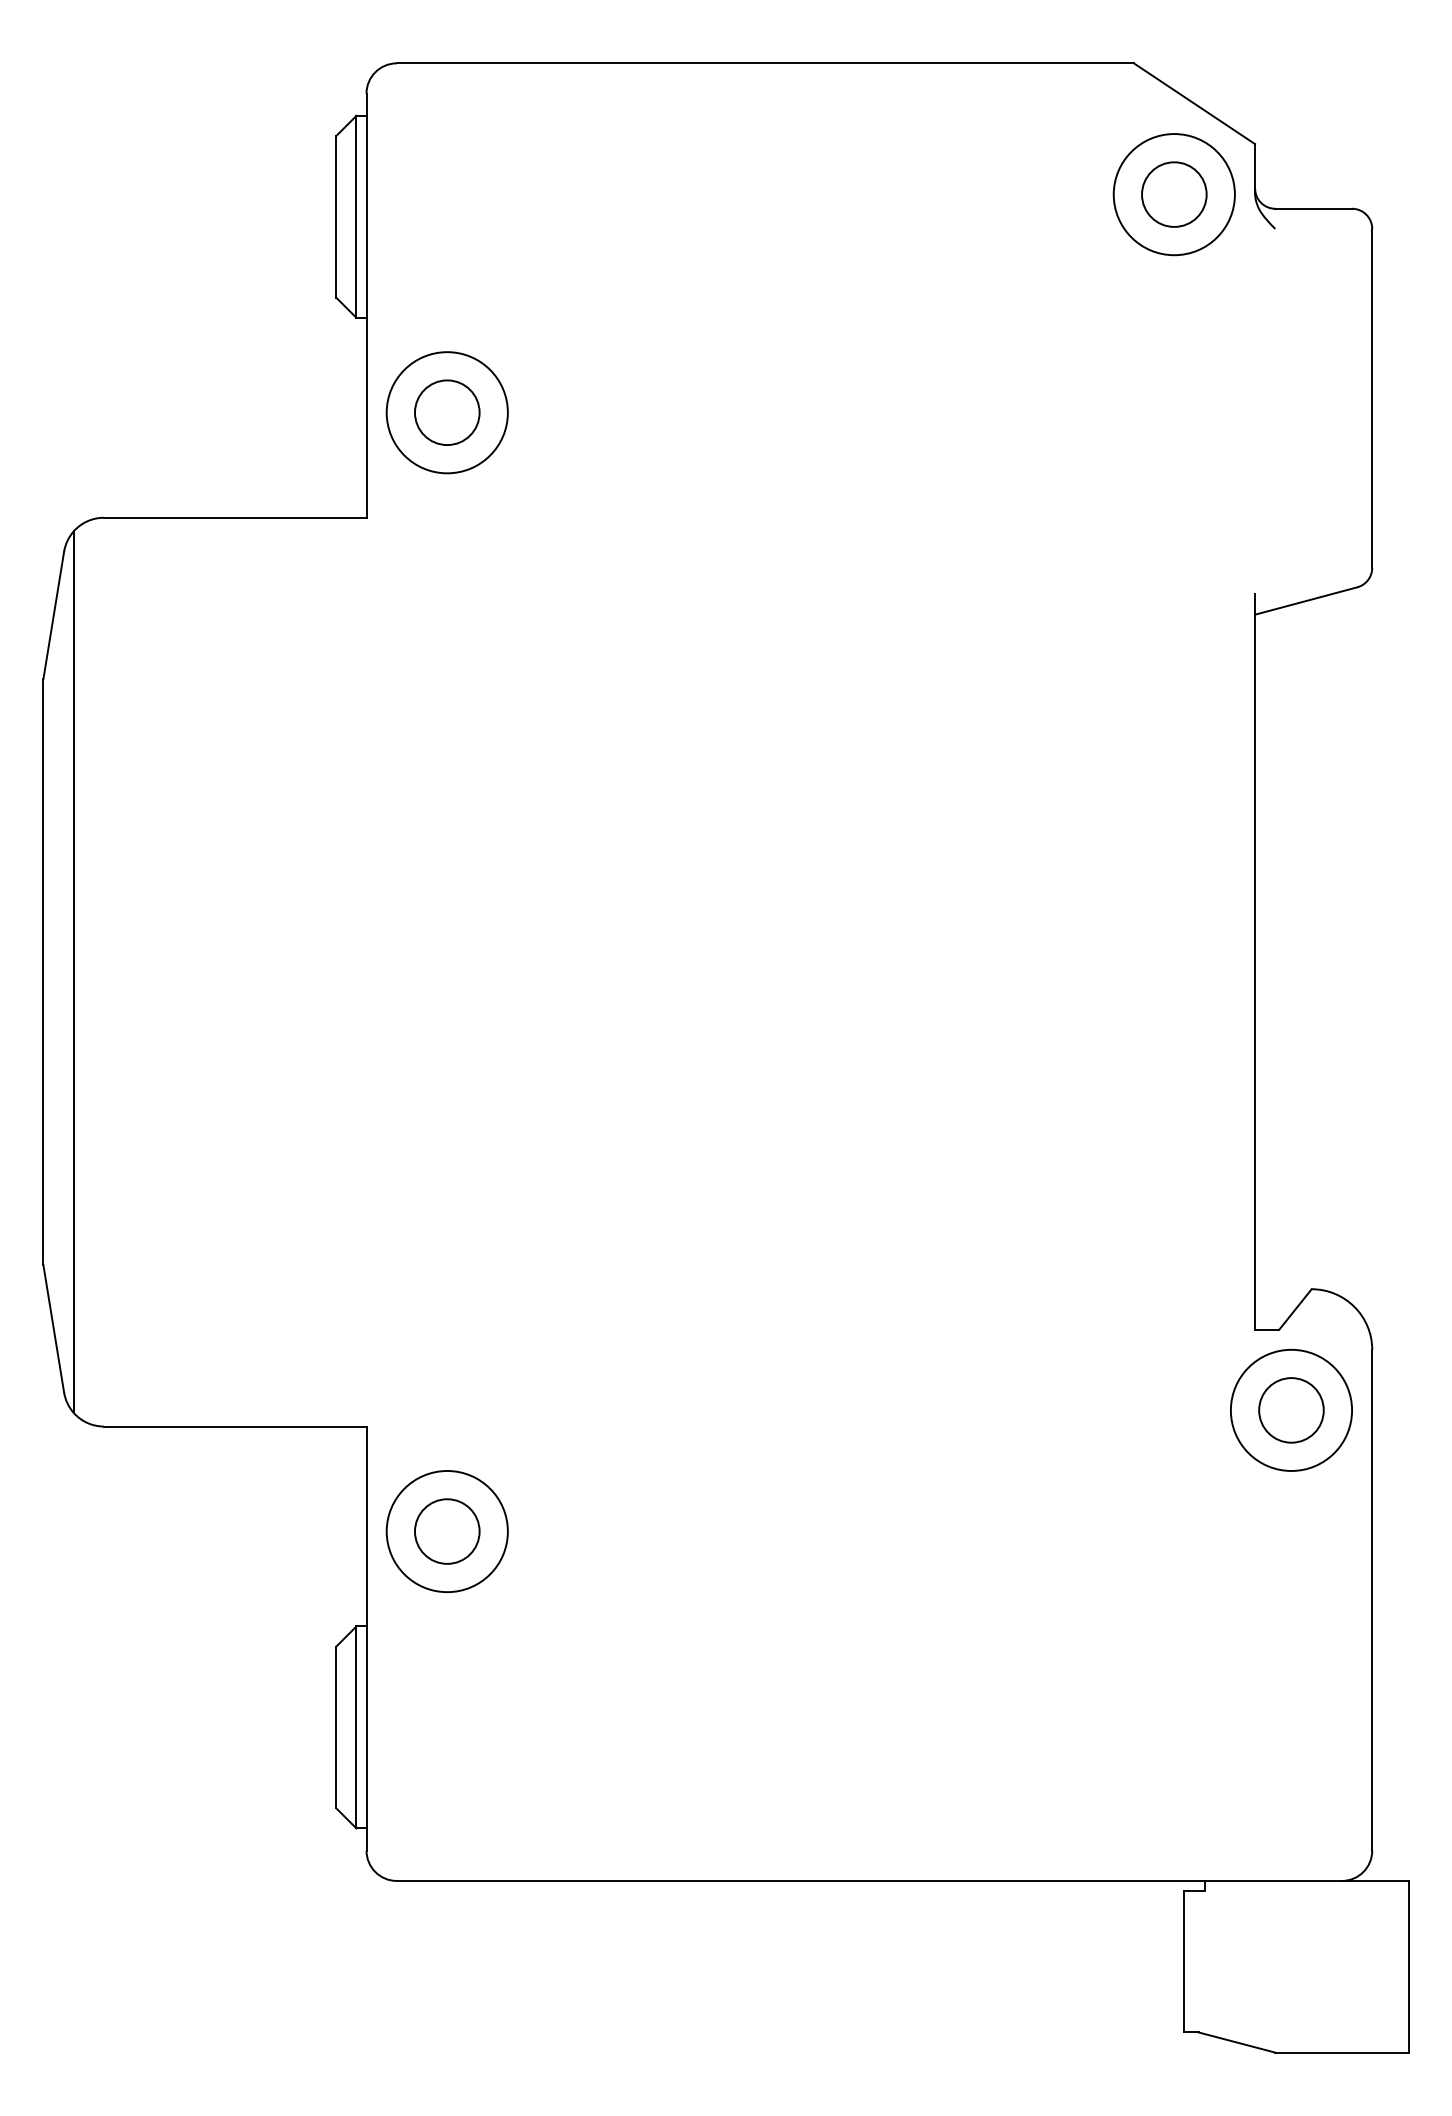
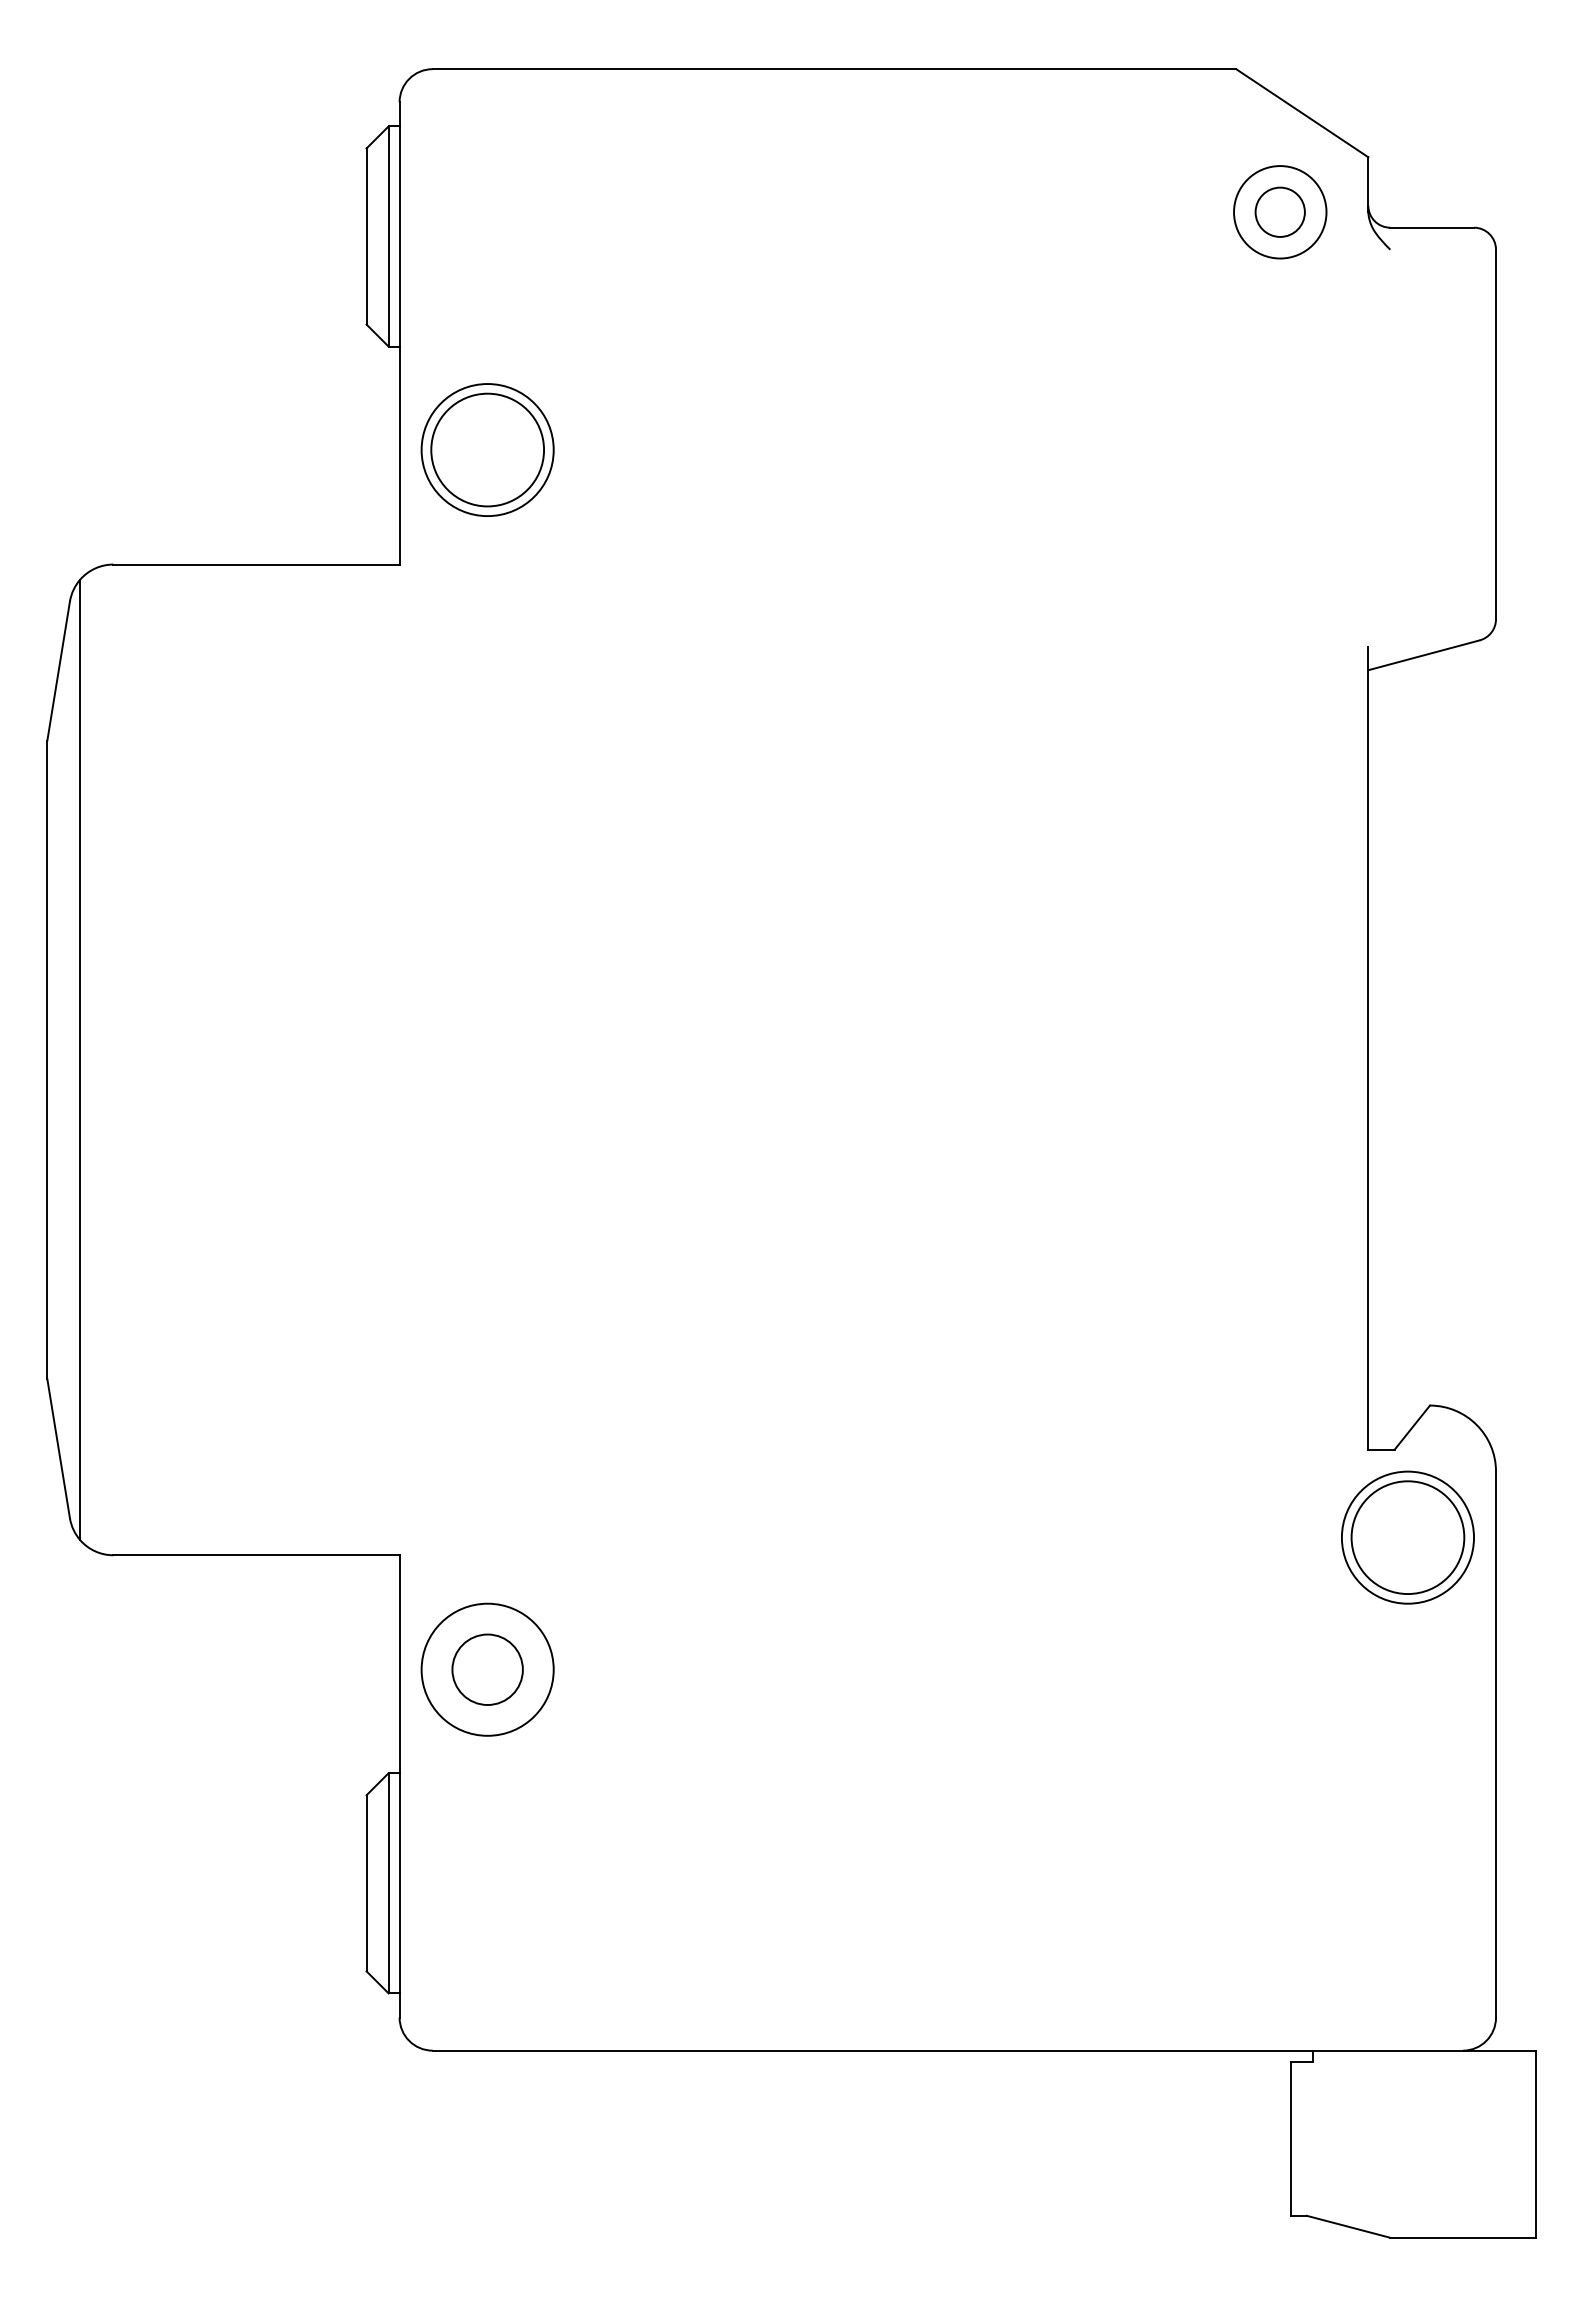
circle: (1174, 194) -> (1280, 212), size x0.7
circle: (1174, 194) -> (1280, 212), size x0.7
circle: (447, 412) -> (487, 449), size x1.6
circle: (1291, 1410) -> (1407, 1537), size x1.6

